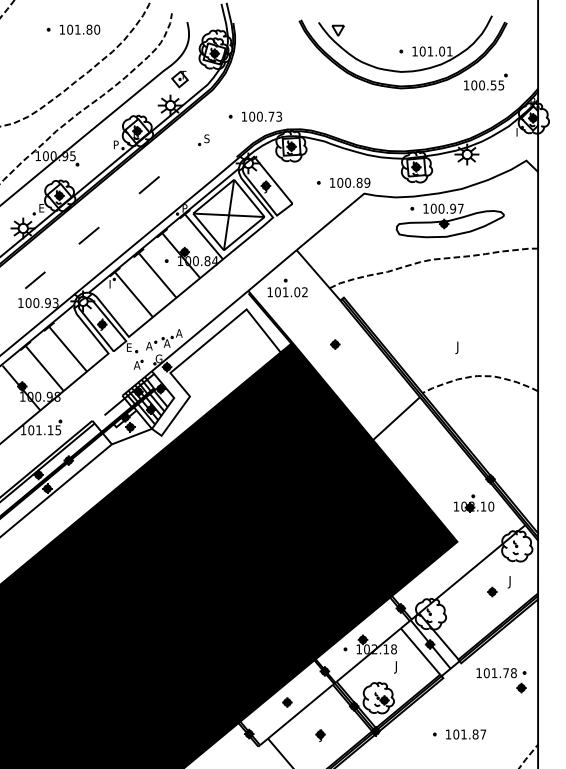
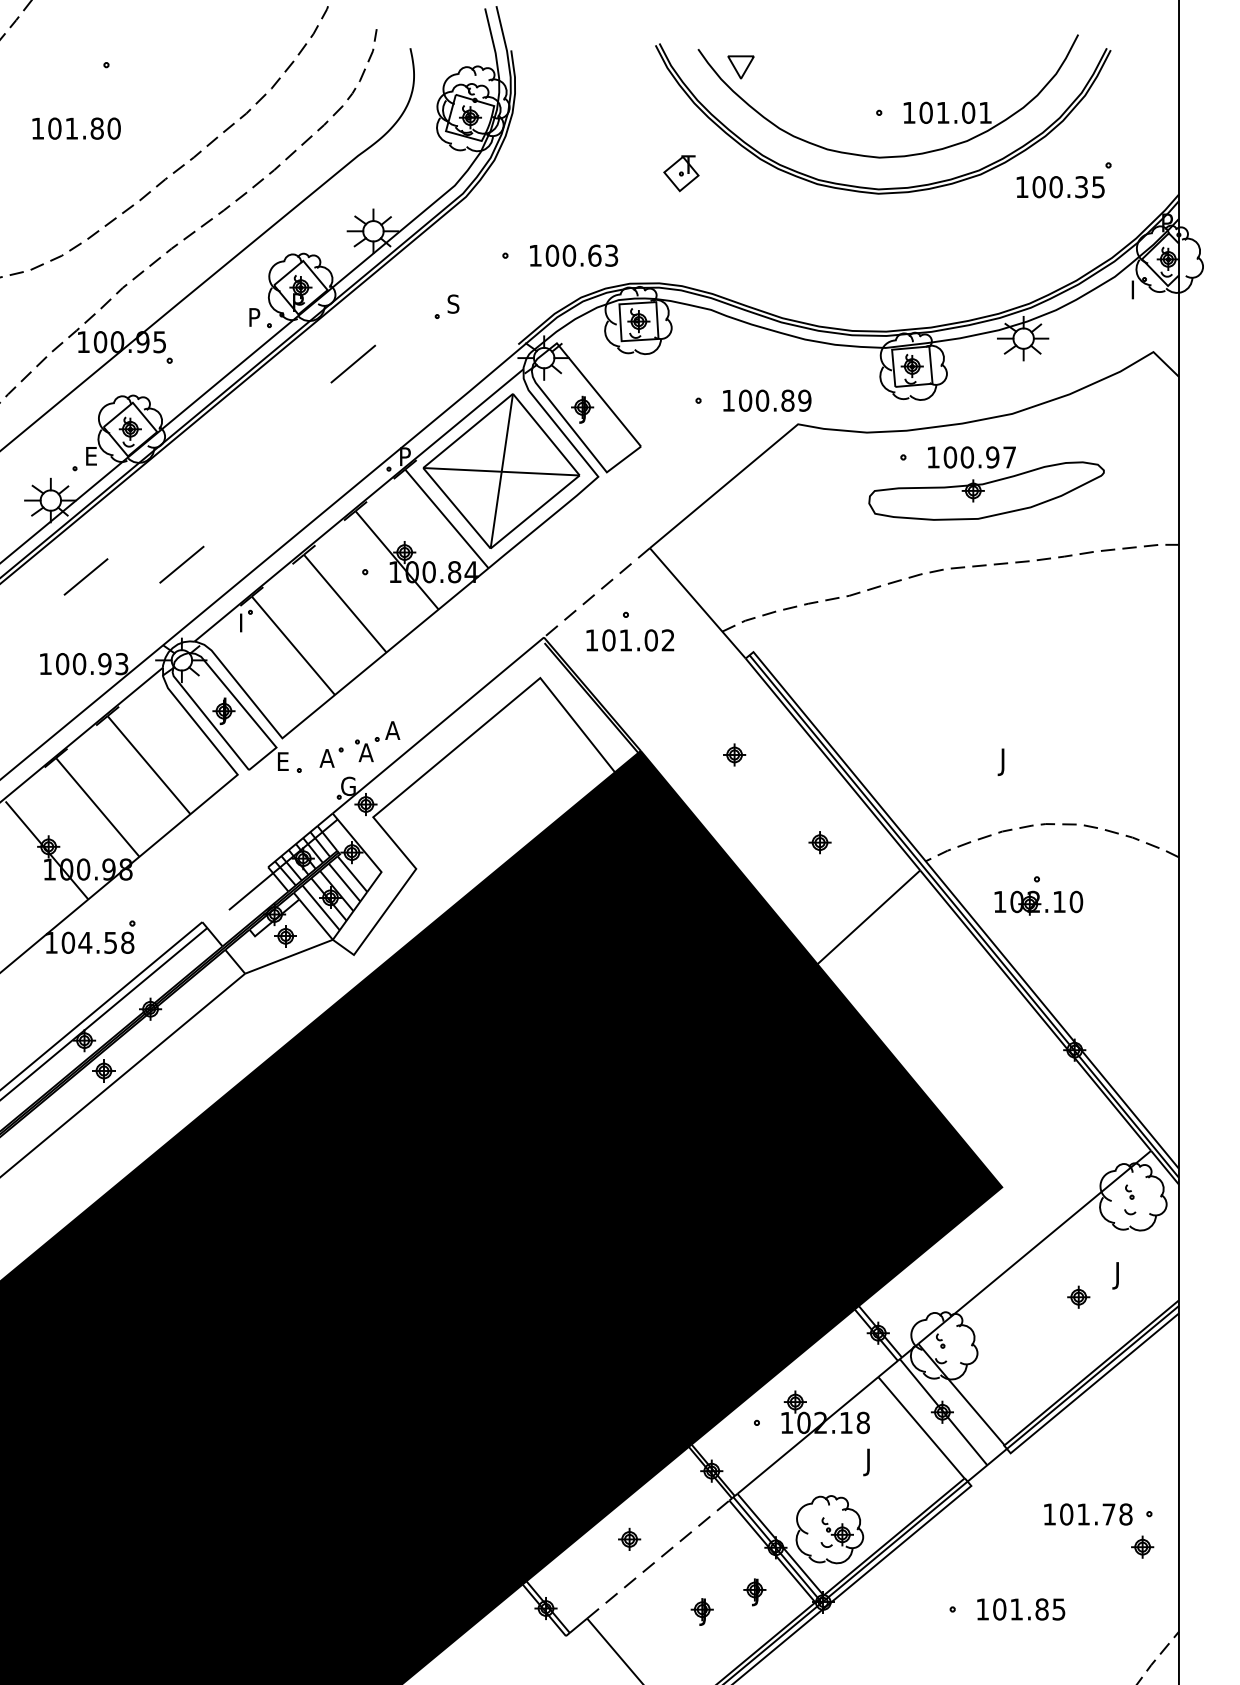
text: (80, 29) -> (77, 128), moved
part: (179, 79) -> (680, 174), moved
text: (493, 84) -> (1081, 185), 100.55 -> 100.35
text: (271, 116) -> (594, 255), 100.73 -> 100.63
line: (148, 185) -> (351, 364), moved
line: (88, 235) -> (180, 564), moved
line: (272, 270) -> (596, 592), solid -> dashed
line: (35, 279) -> (86, 575), moved
part: (138, 364) -> (303, 798), removed
part: (374, 384) -> (820, 842), added
text: (48, 430) -> (106, 943), 101.15 -> 104.58
part: (474, 503) -> (1039, 895), moved
part: (501, 680) -> (1098, 1530), moved
line: (300, 711) -> (658, 1559), solid -> dashed
part: (344, 726) -> (754, 1591), added
text: (483, 734) -> (1059, 1609), 101.87 -> 101.85

